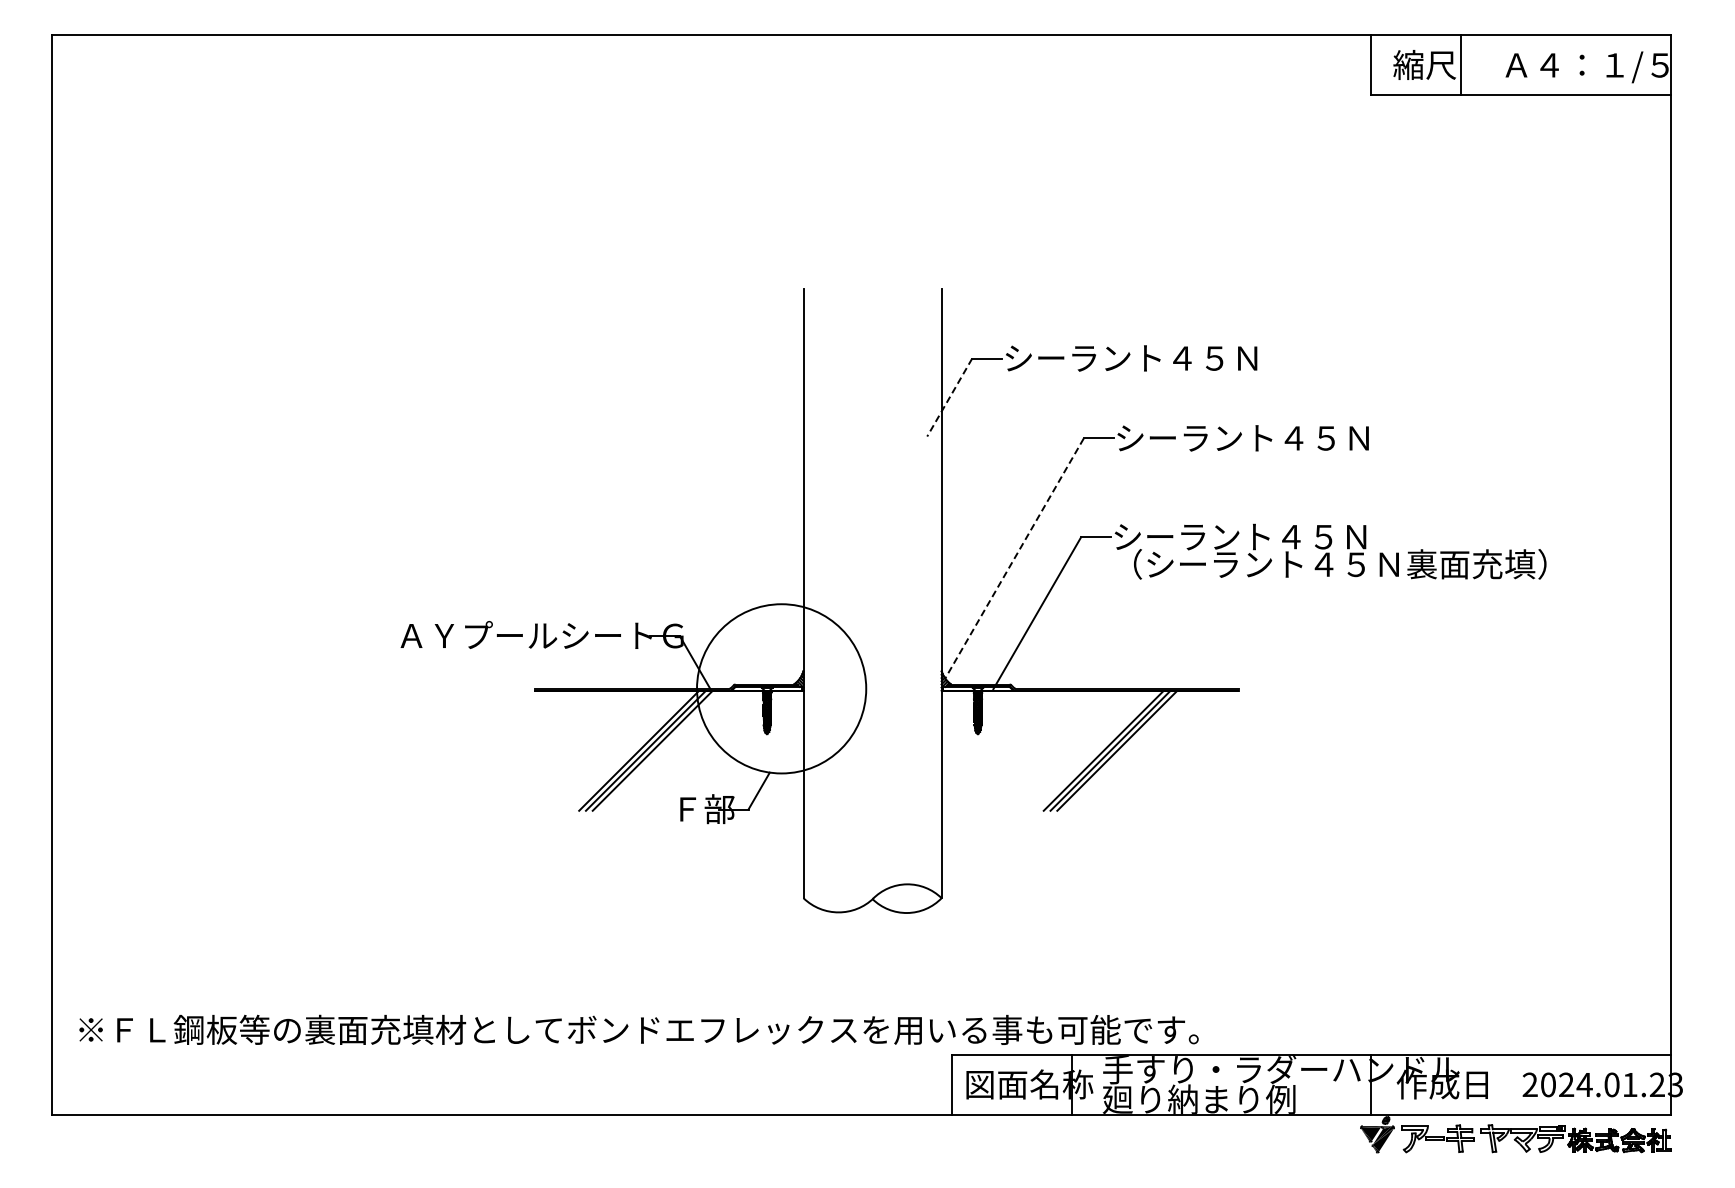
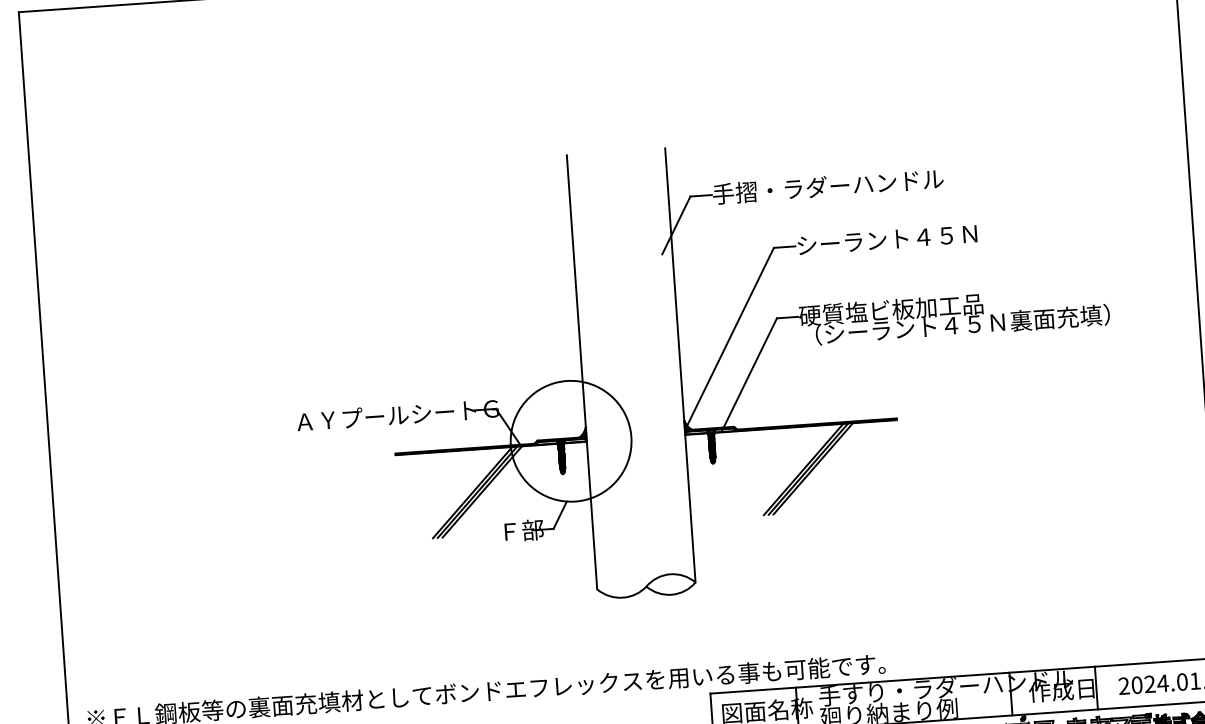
text: (1165, 358) -> (828, 186), シーラント４５Ｎ -> 手摺・ラダーハンドル
line: (949, 398) -> (676, 226), dashed -> solid
text: (1241, 536) -> (891, 309), シーラント４５Ｎ -> 硬質塩ビ板加工品
line: (1014, 558) -> (730, 336), dashed -> solid
line: (1491, 1084) -> (1096, 687), added

